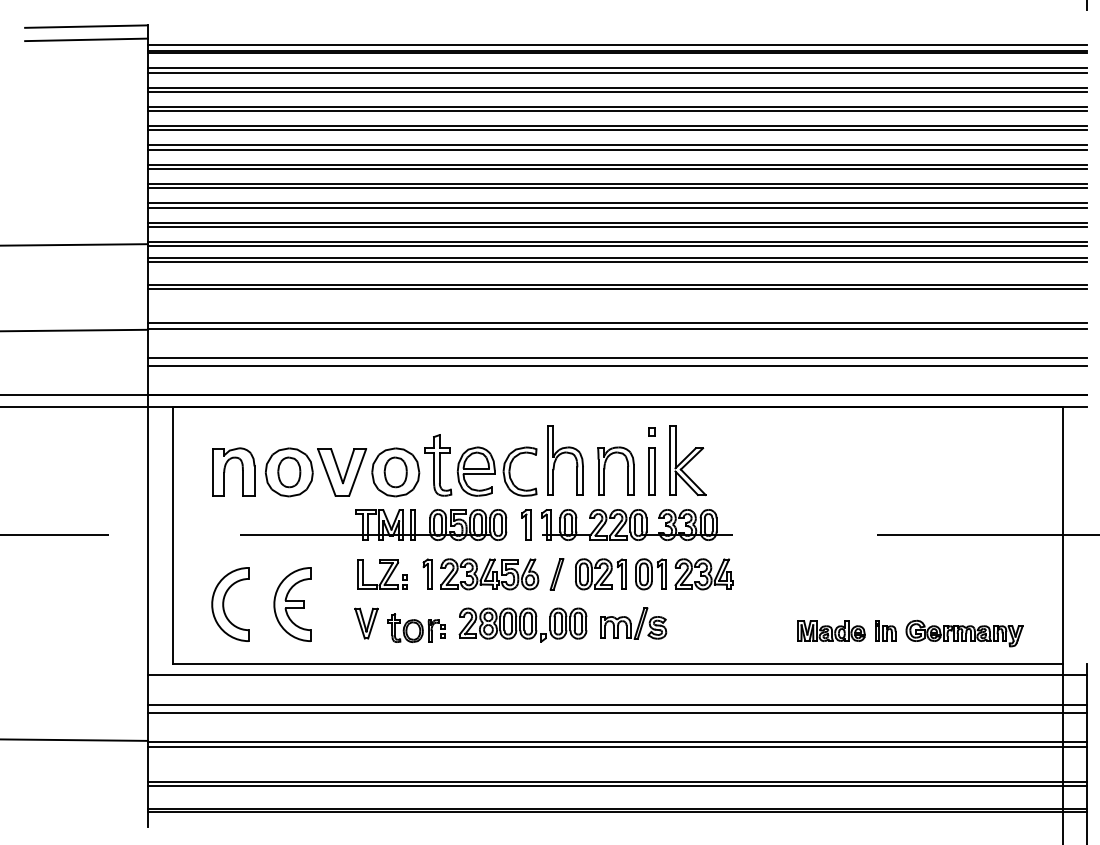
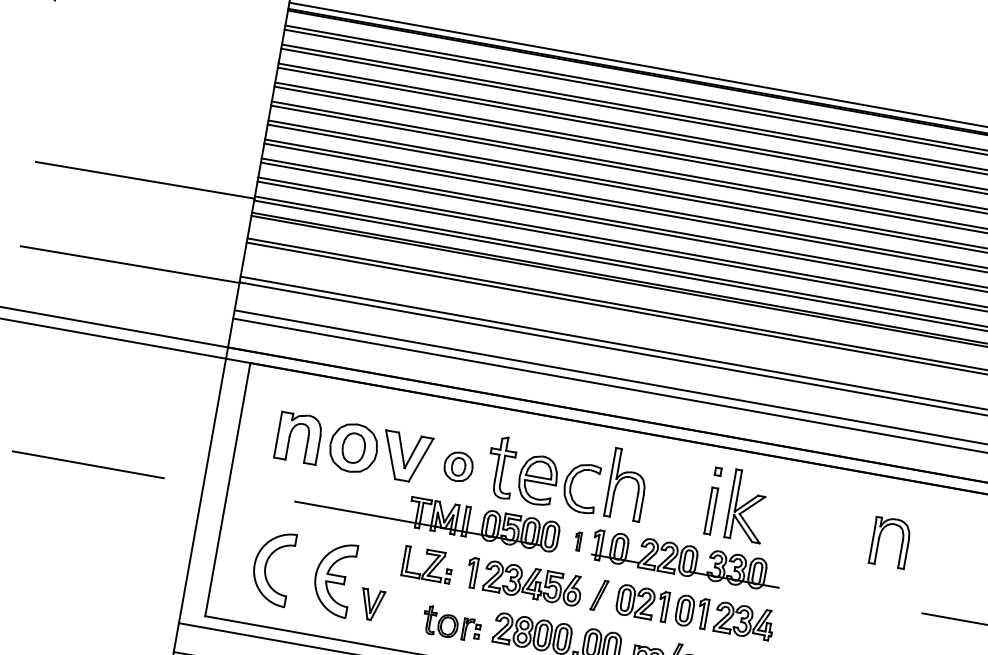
part: (605, 469) -> (880, 538), moved
part: (395, 472) -> (458, 466), size x0.6
part: (526, 524) -> (578, 541), size x0.6
part: (366, 623) -> (371, 604), moved

